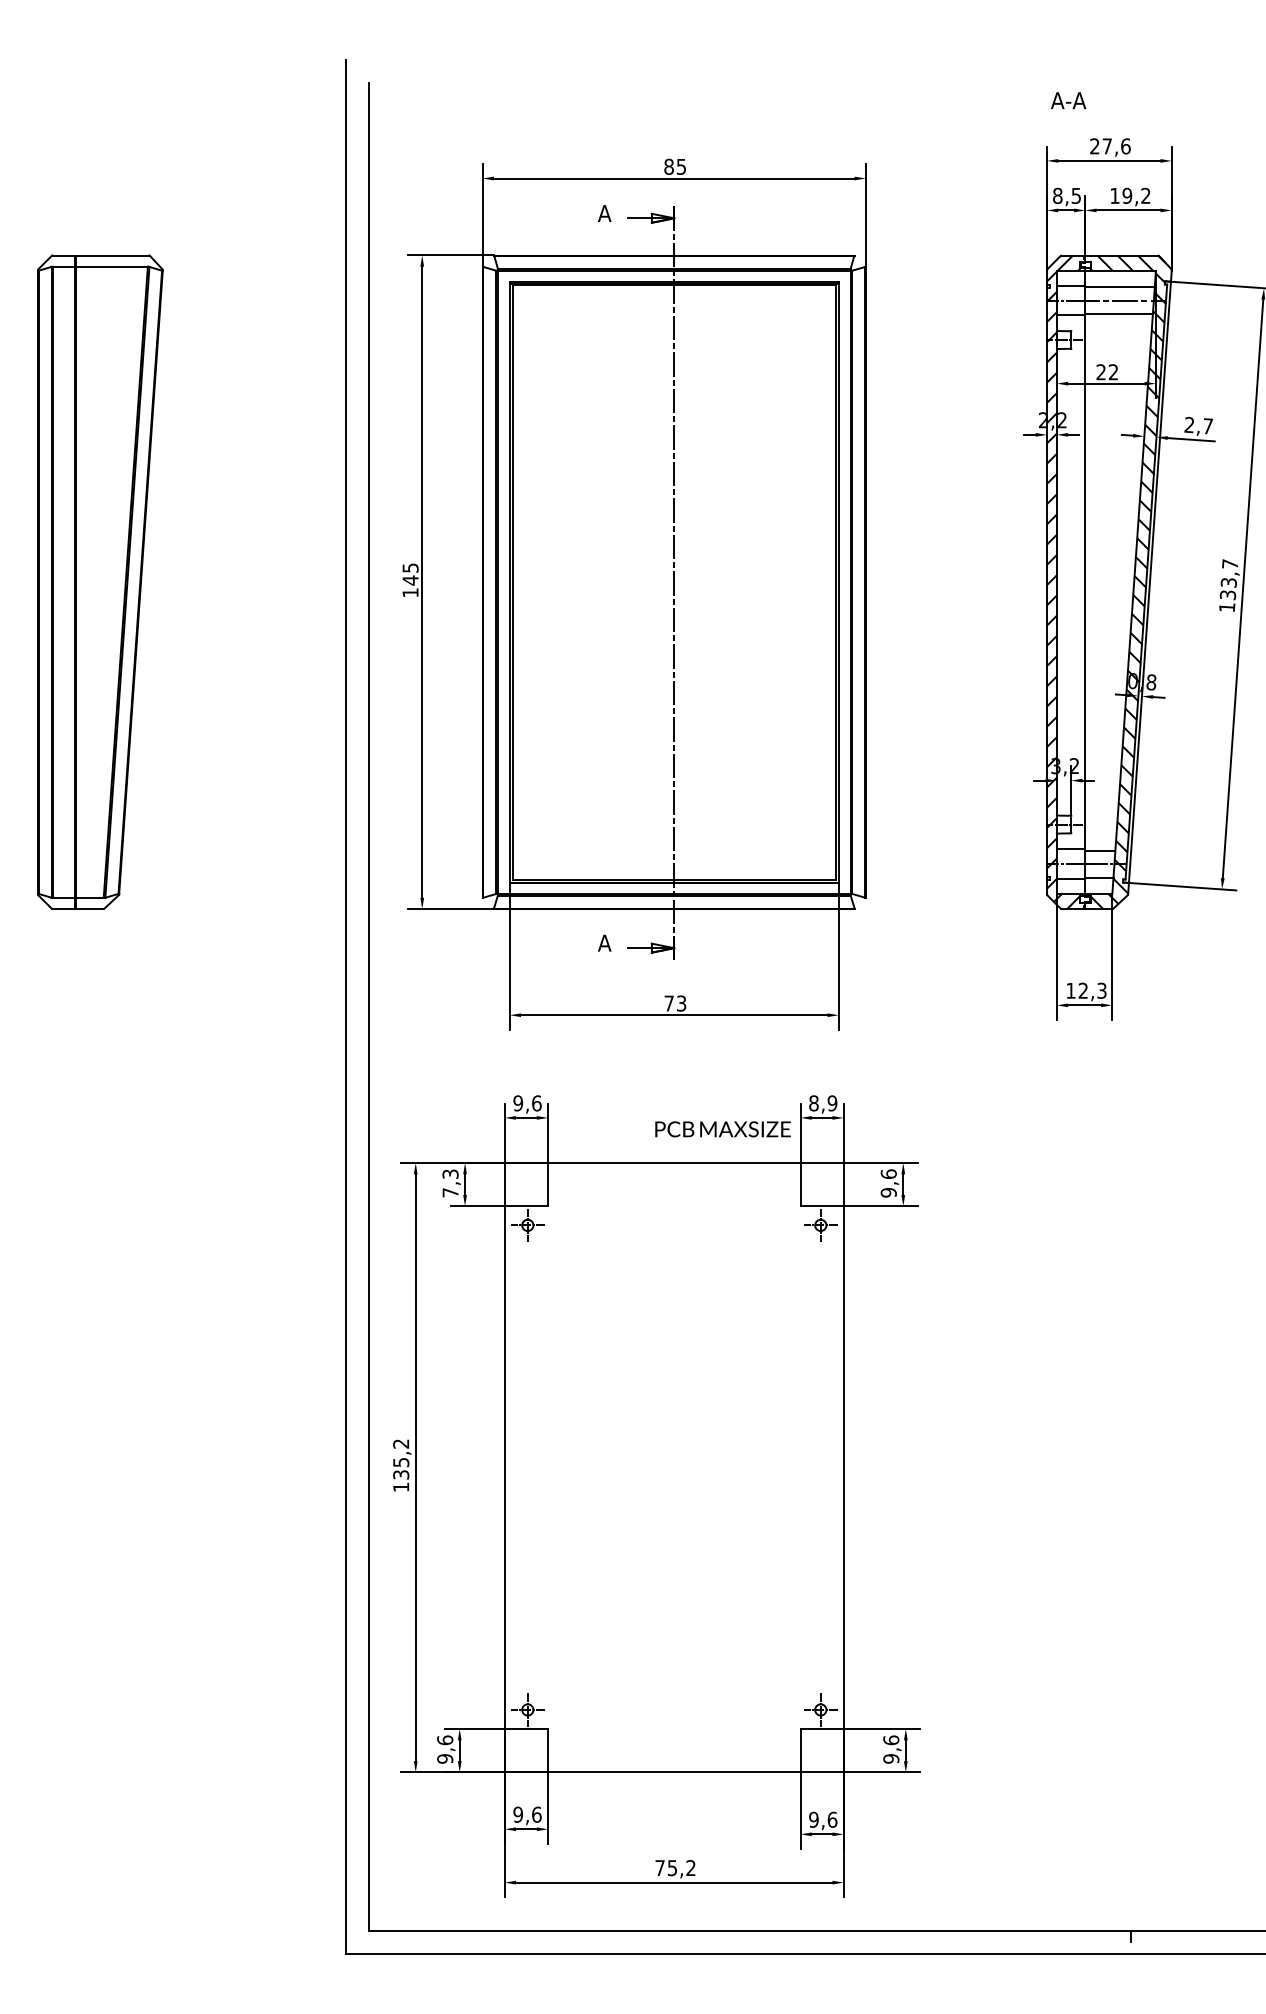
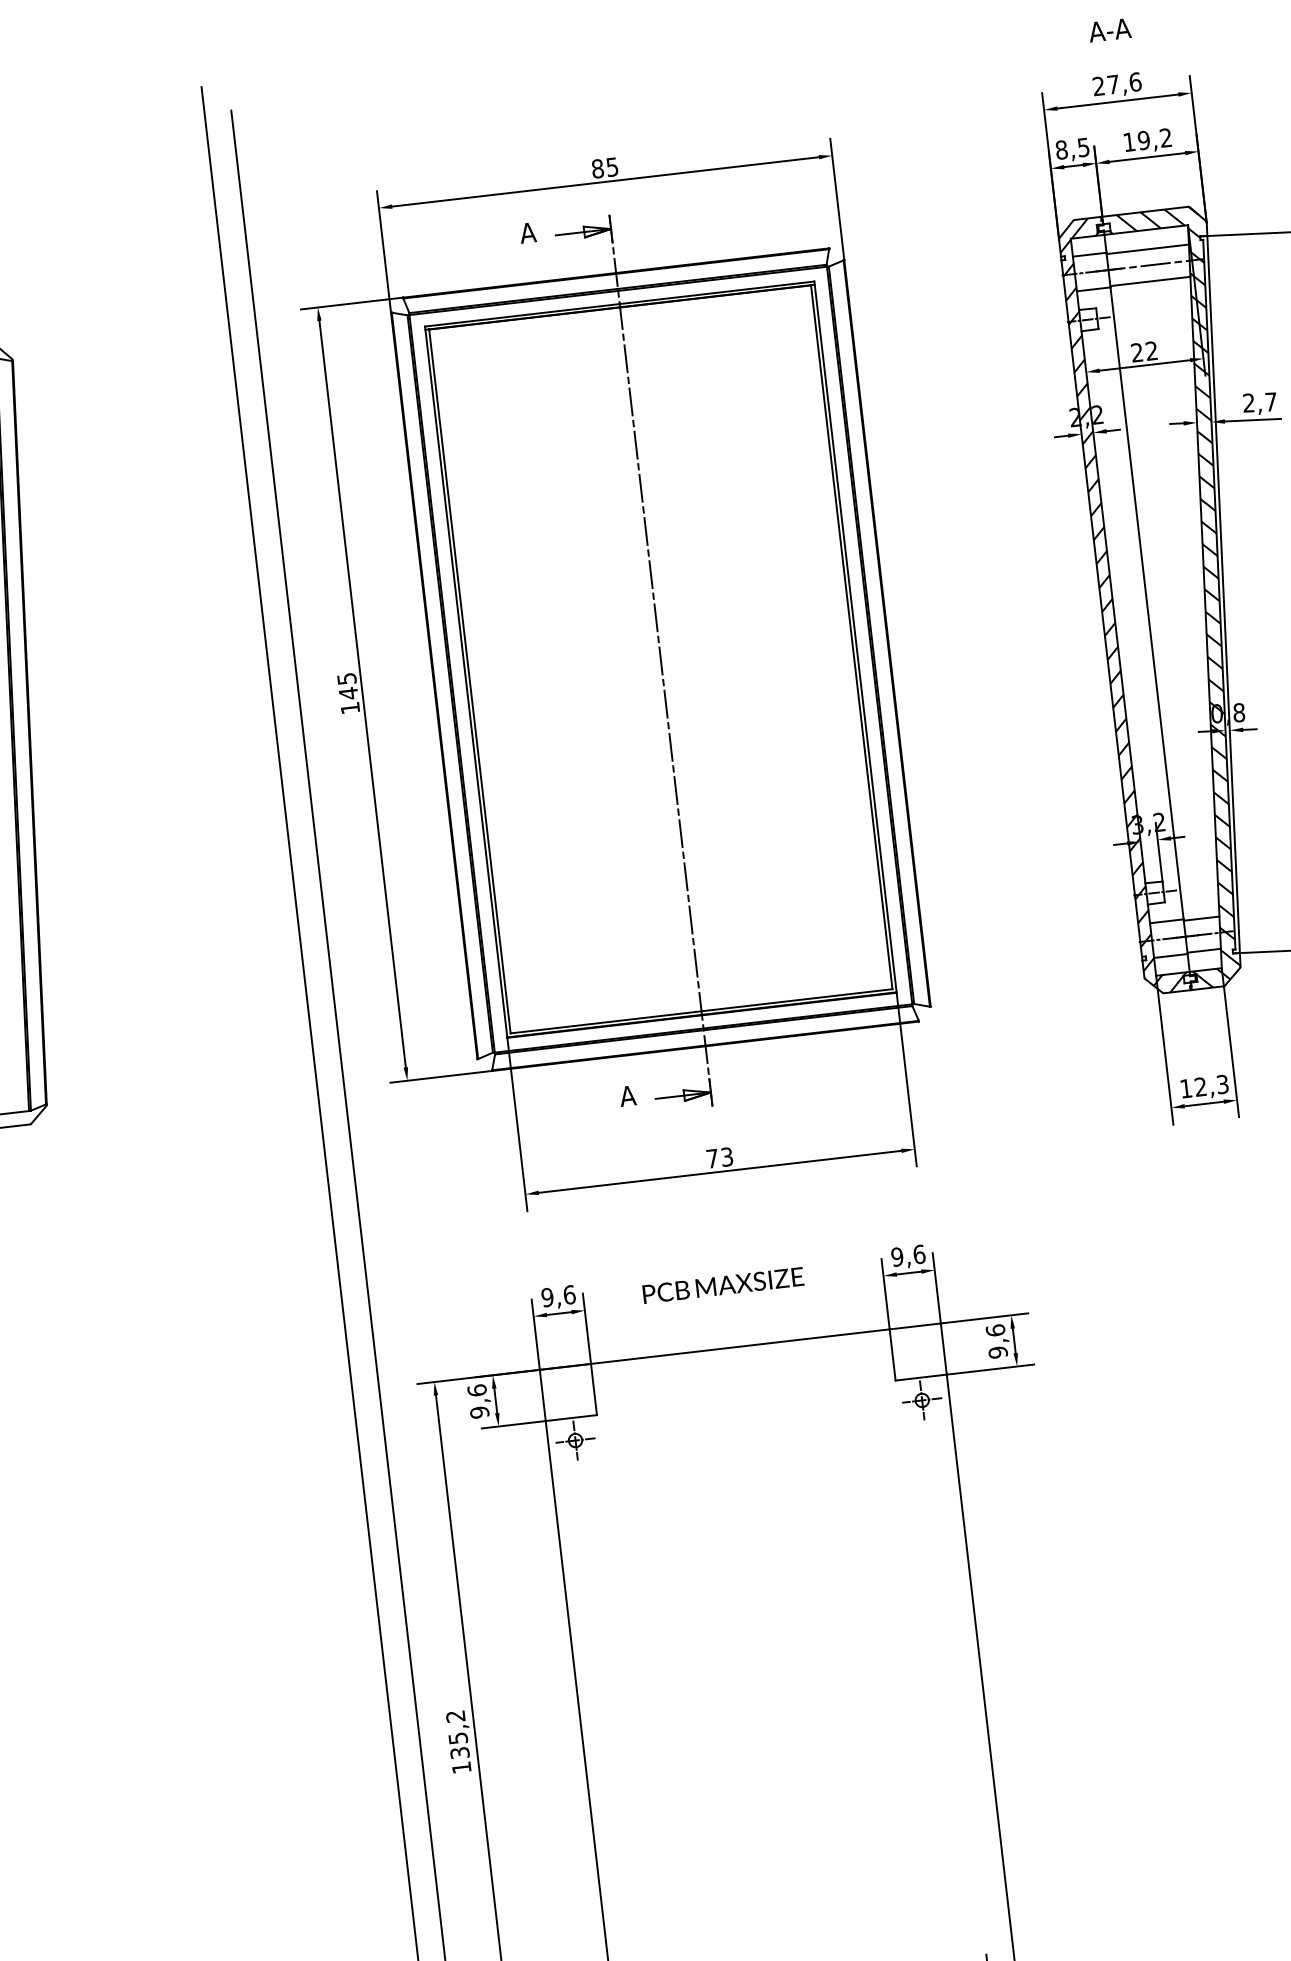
text: (1068, 100) -> (1109, 30), moved
text: (823, 1103) -> (908, 1255), 8,9 -> 9,6
text: (722, 1129) -> (722, 1285), moved
text: (450, 1183) -> (478, 1401), 7,3 -> 9,6

